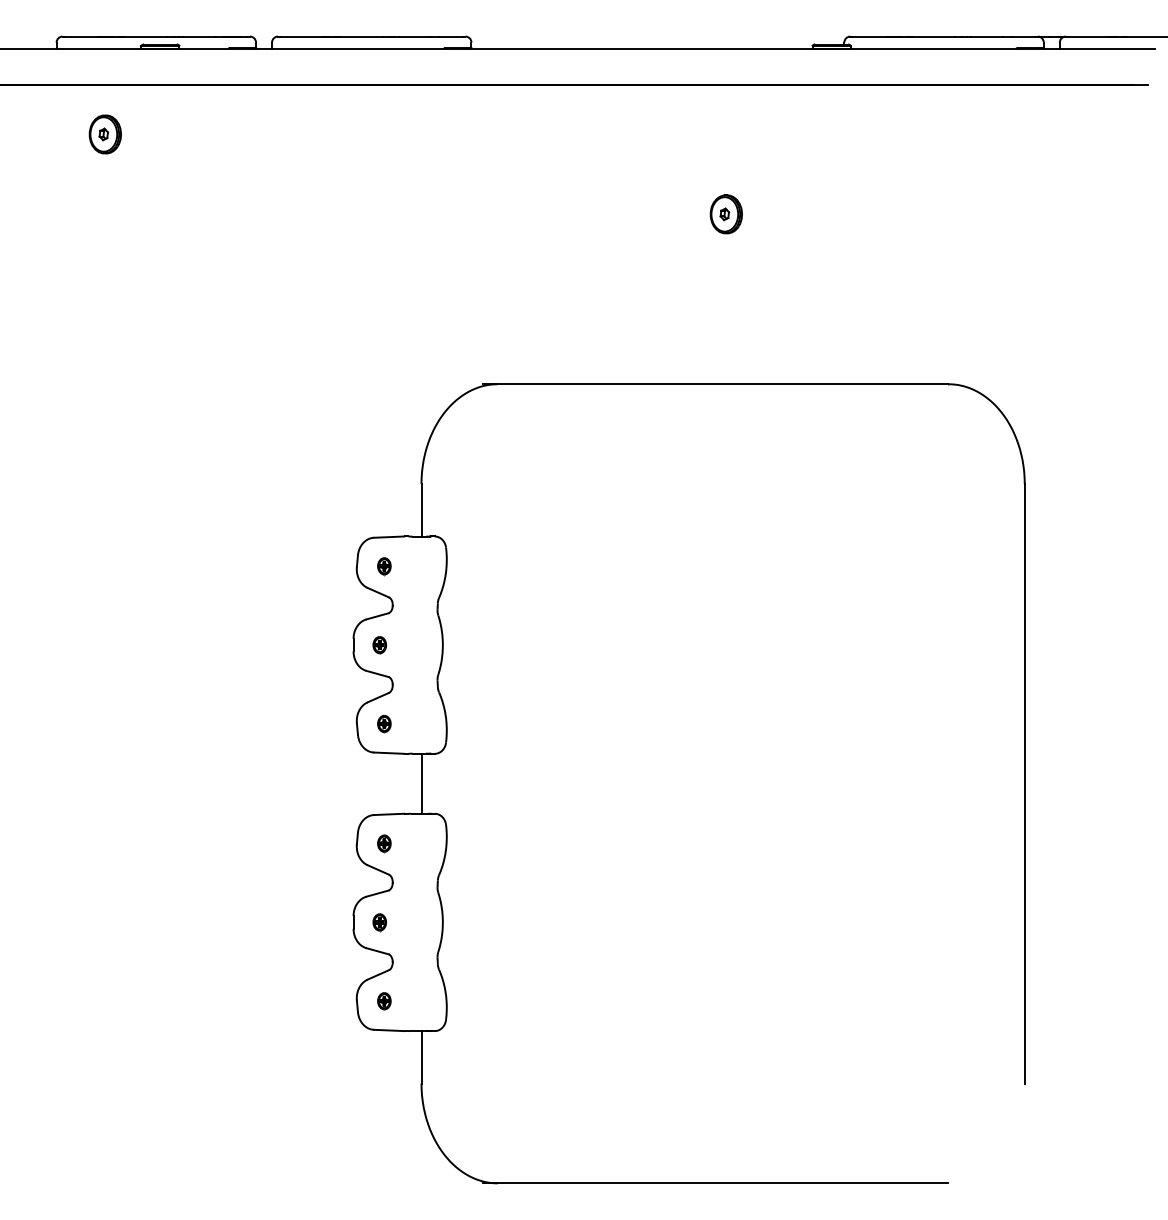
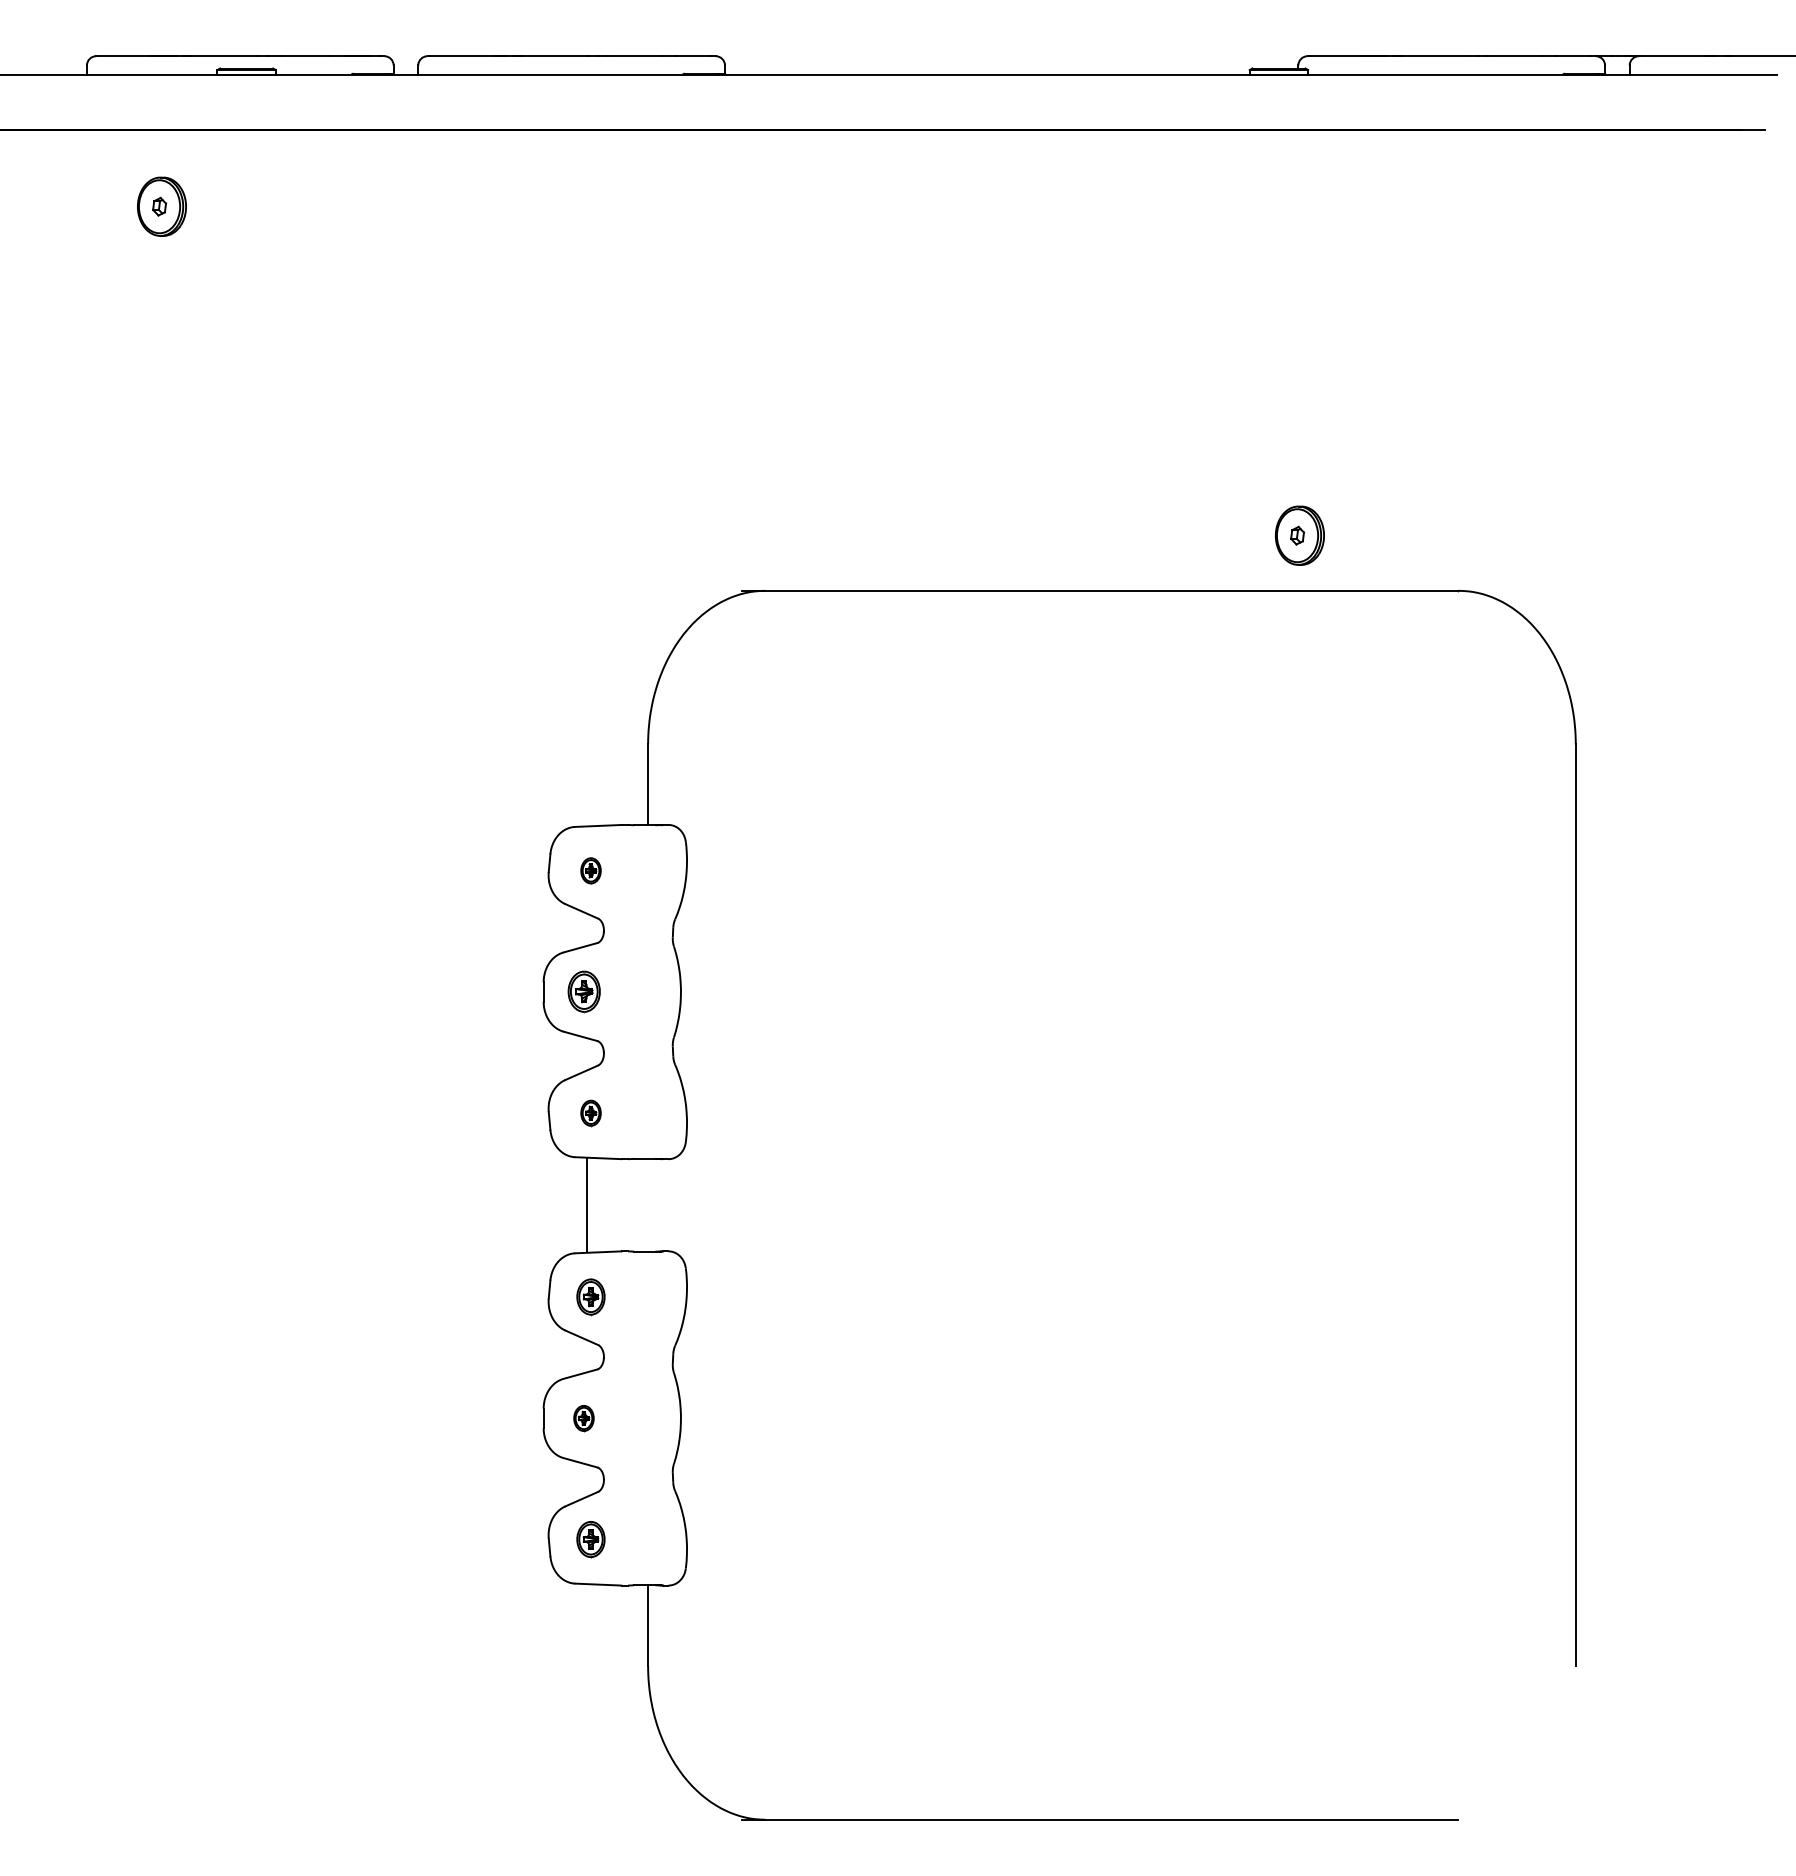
part: (725, 214) -> (1298, 535), moved
part: (379, 645) -> (583, 992), size x1.6
line: (421, 783) -> (586, 1204), moved
part: (384, 843) -> (591, 1297), size x1.4
part: (384, 1001) -> (591, 1540), size x1.4

